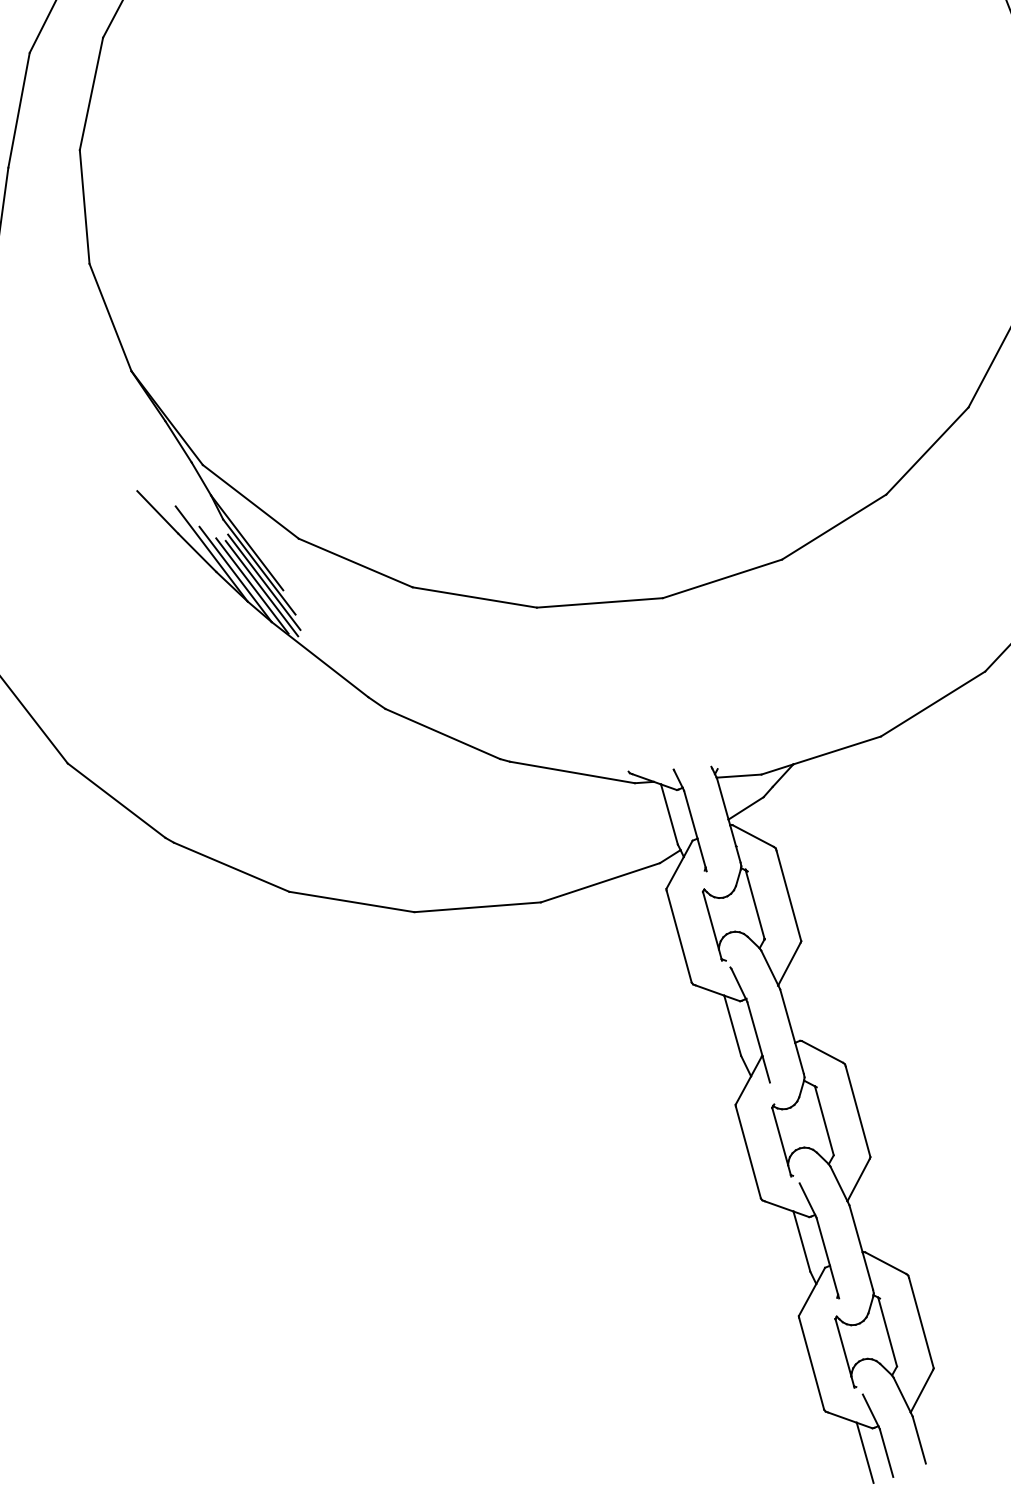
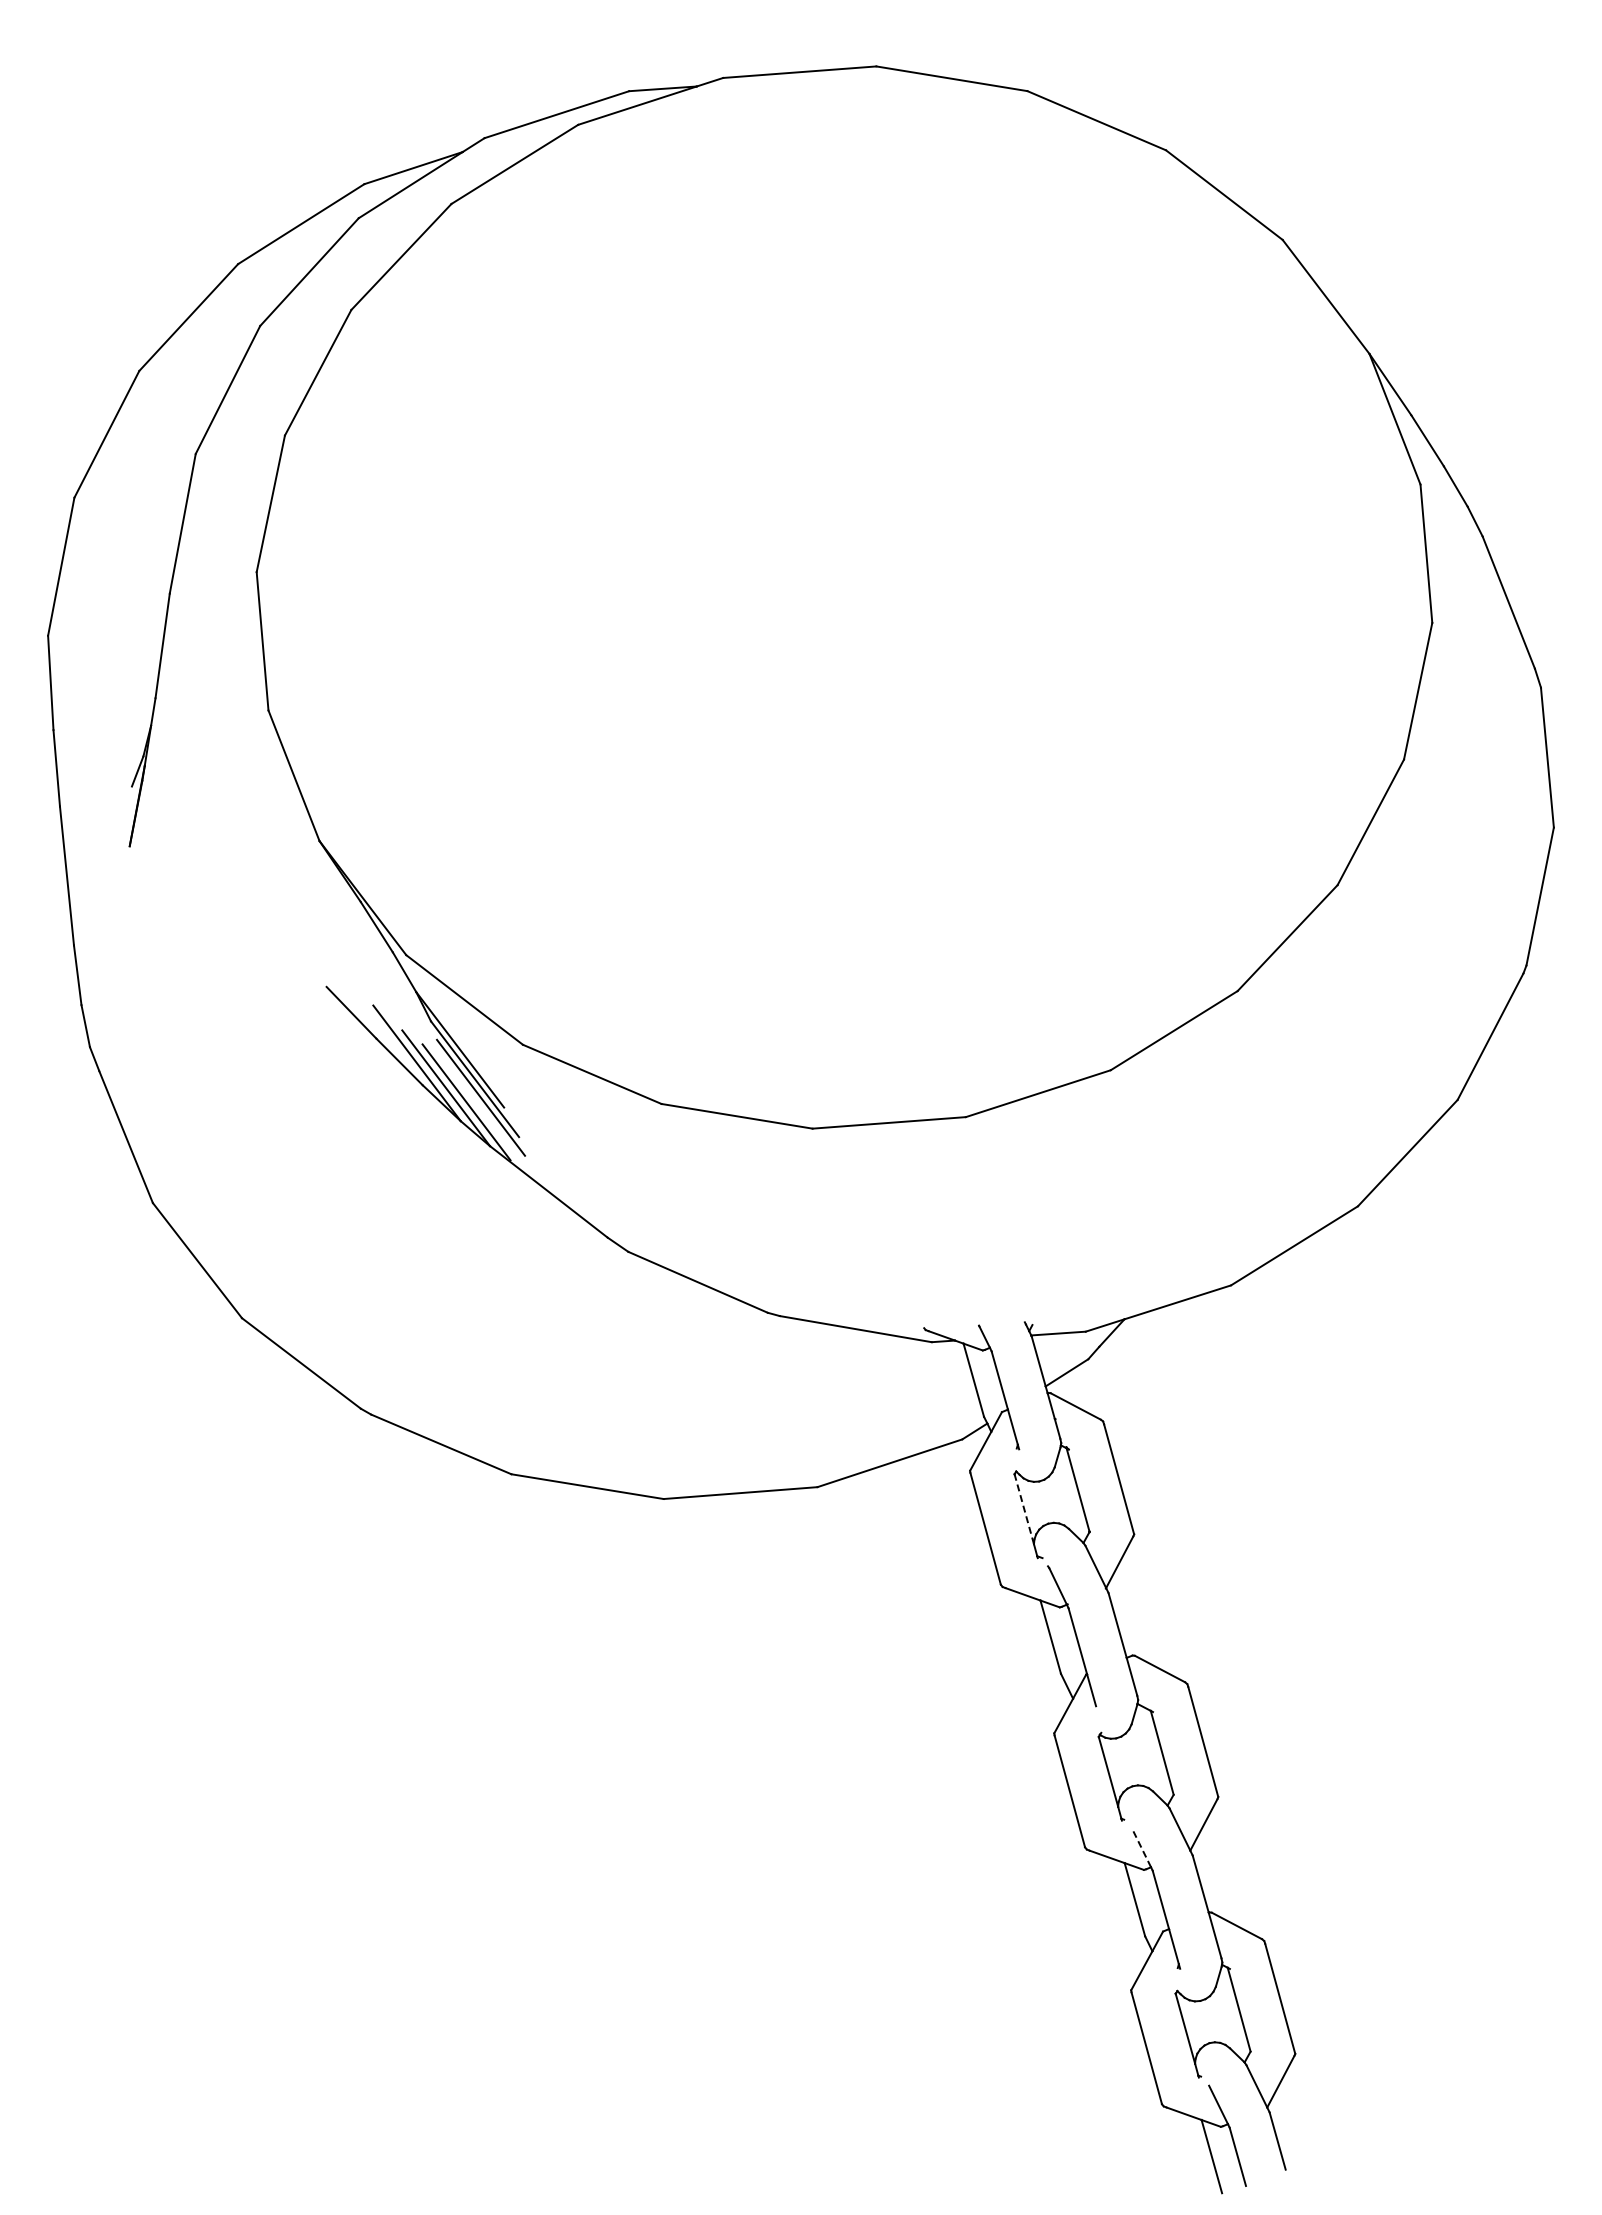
line: (262, 588) -> (478, 1105), removed
line: (711, 920) -> (1024, 1509), solid -> dashed
line: (807, 1198) -> (1141, 1847), solid -> dashed

